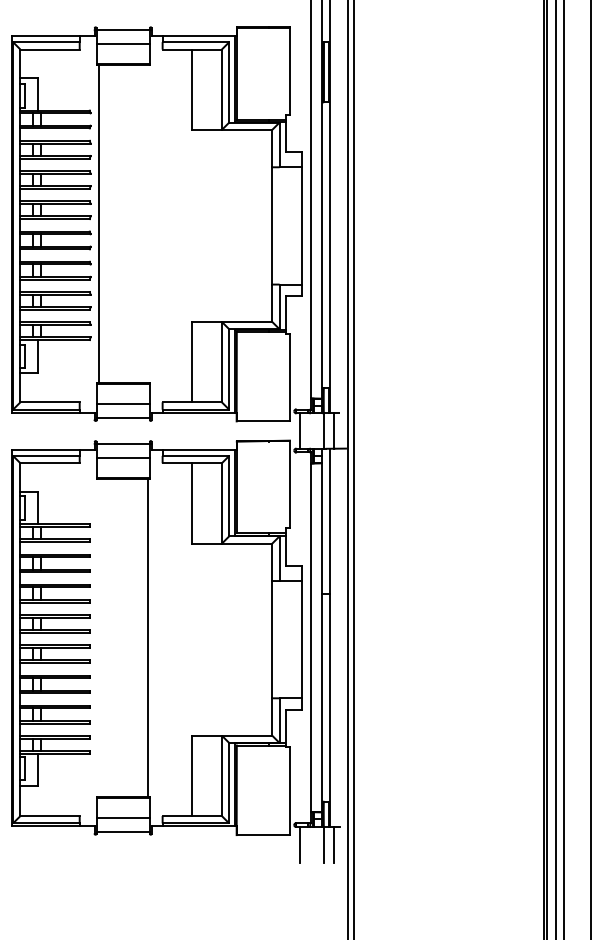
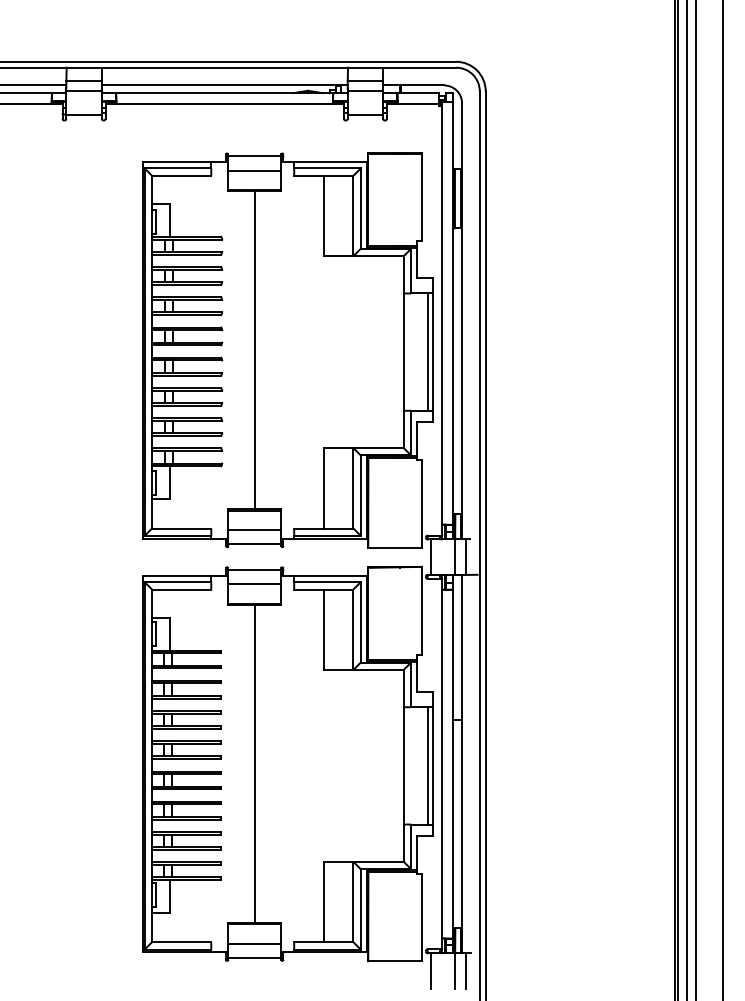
line: (98, 224) -> (254, 350), moved
line: (295, 225) -> (427, 351), added
line: (147, 638) -> (254, 764), moved
line: (295, 639) -> (427, 765), added

